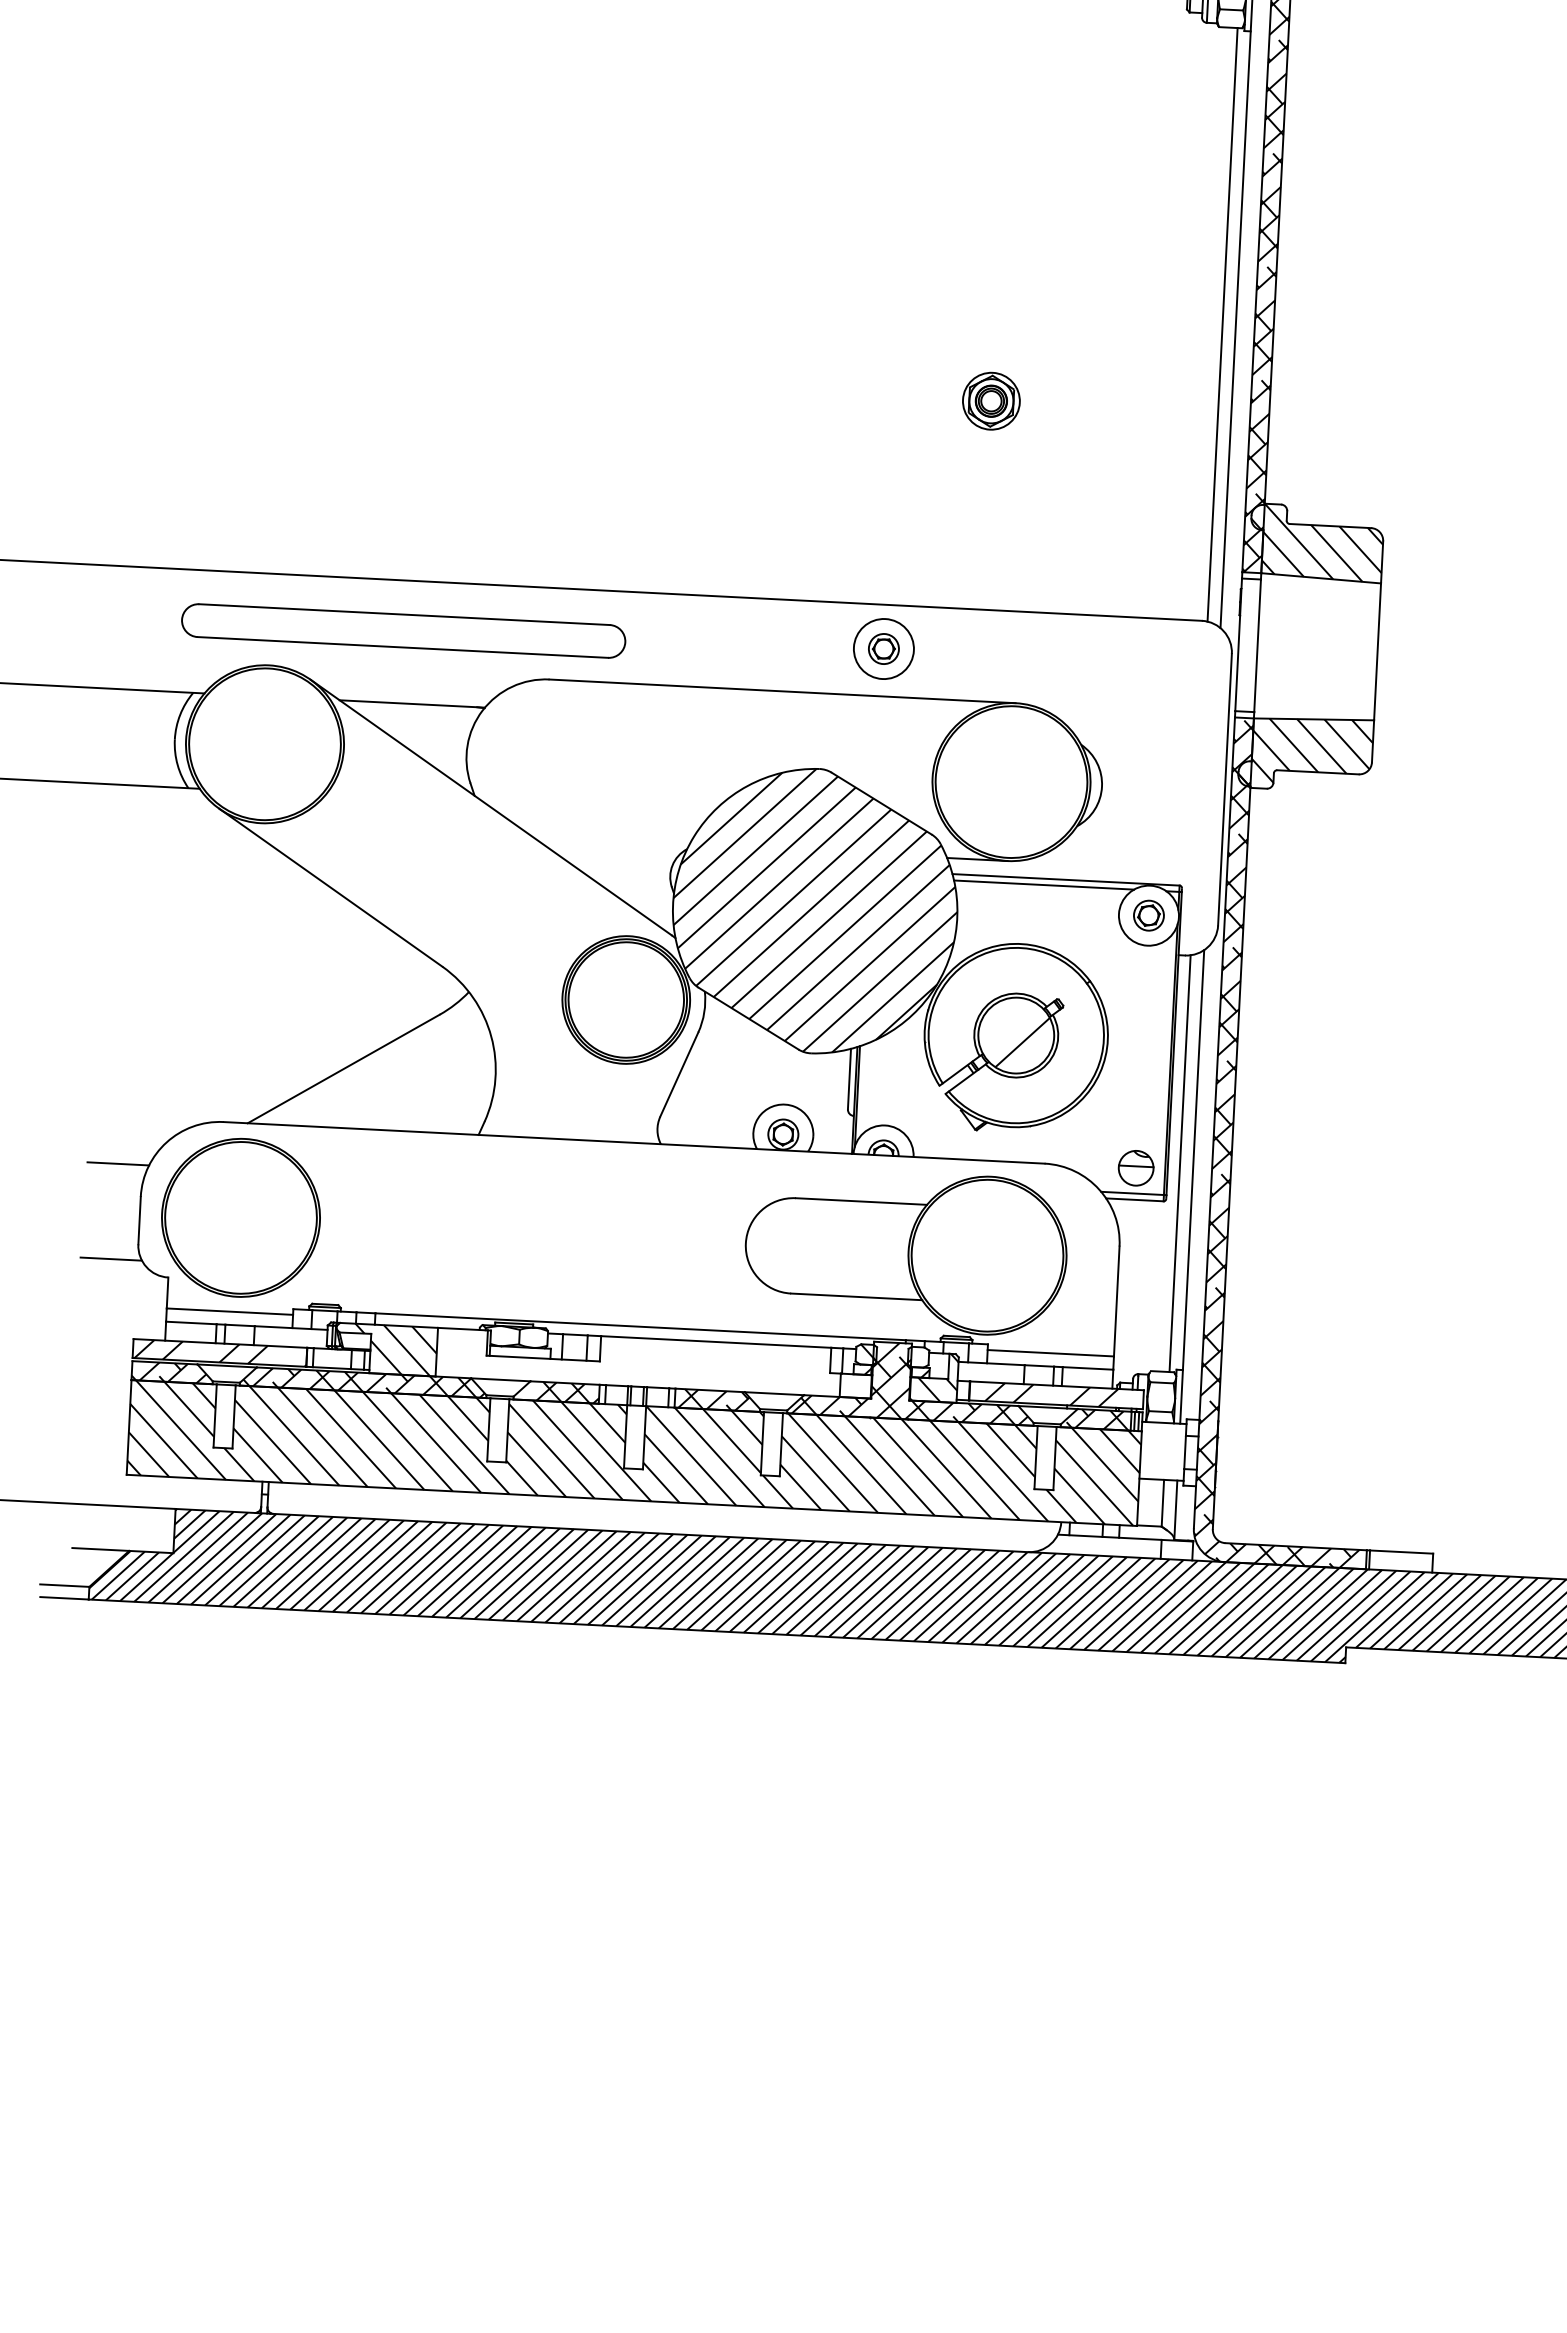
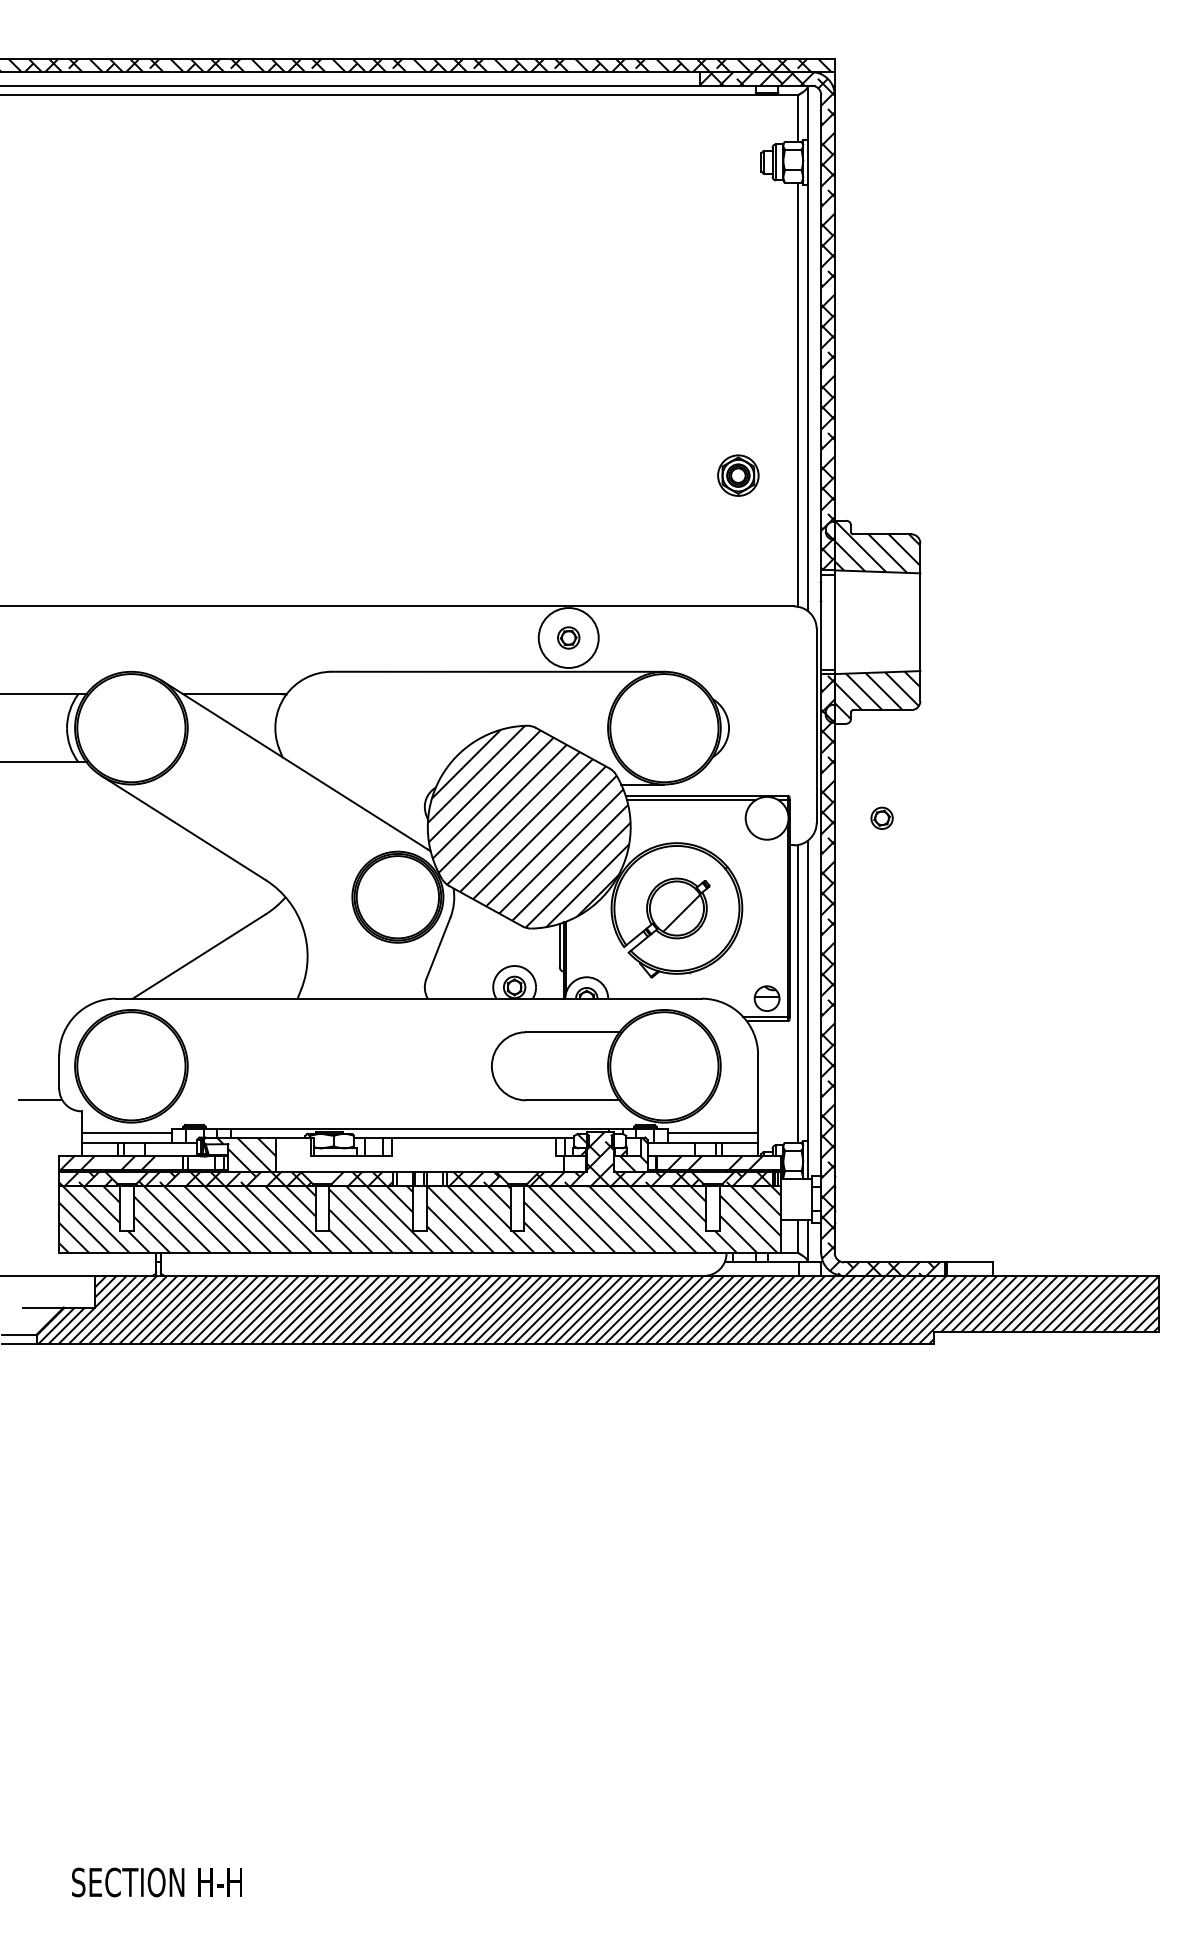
part: (991, 401) -> (738, 475), moved
part: (404, 631) -> (226, 642), removed
circle: (883, 648) -> (568, 637), size x1.4
part: (1148, 914) -> (881, 817), moved
line: (118, 1164) -> (42, 1032), removed

